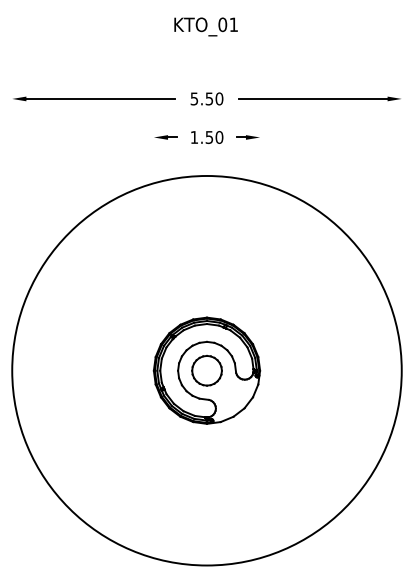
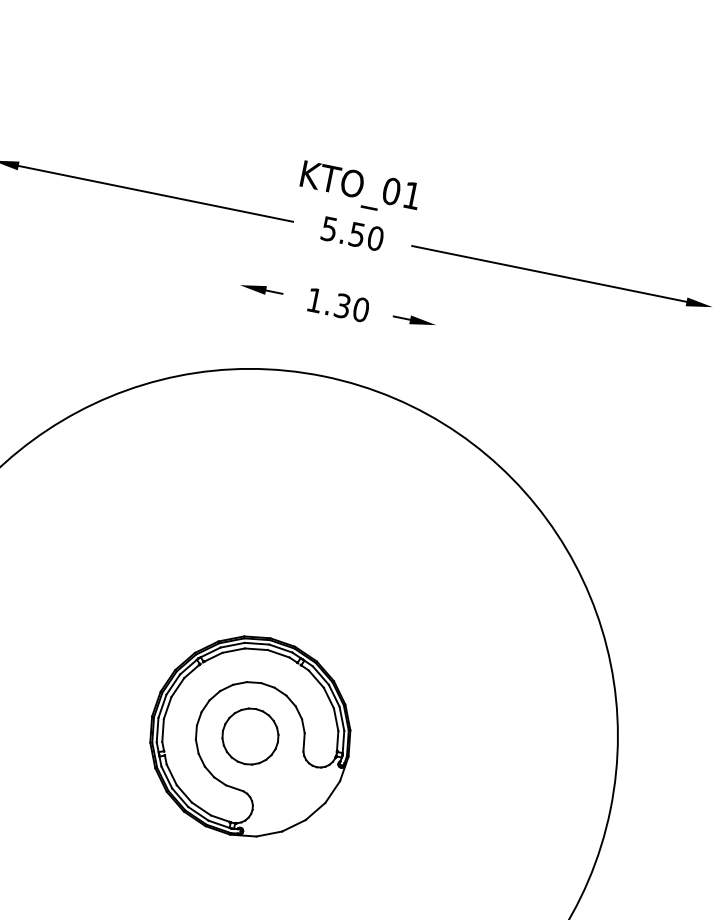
text: (205, 26) -> (359, 188), moved
text: (209, 137) -> (342, 306), 1.50 -> 1.30

